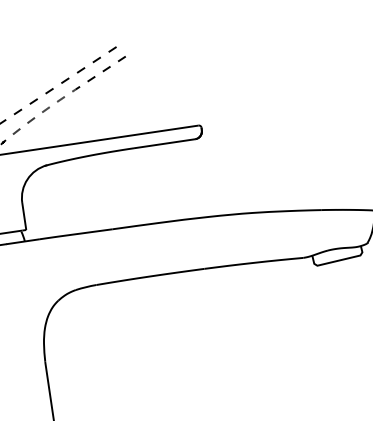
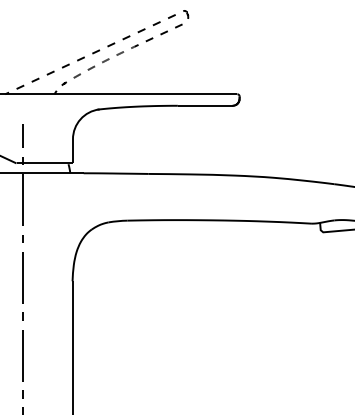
part: (128, 44) -> (186, 14), added

